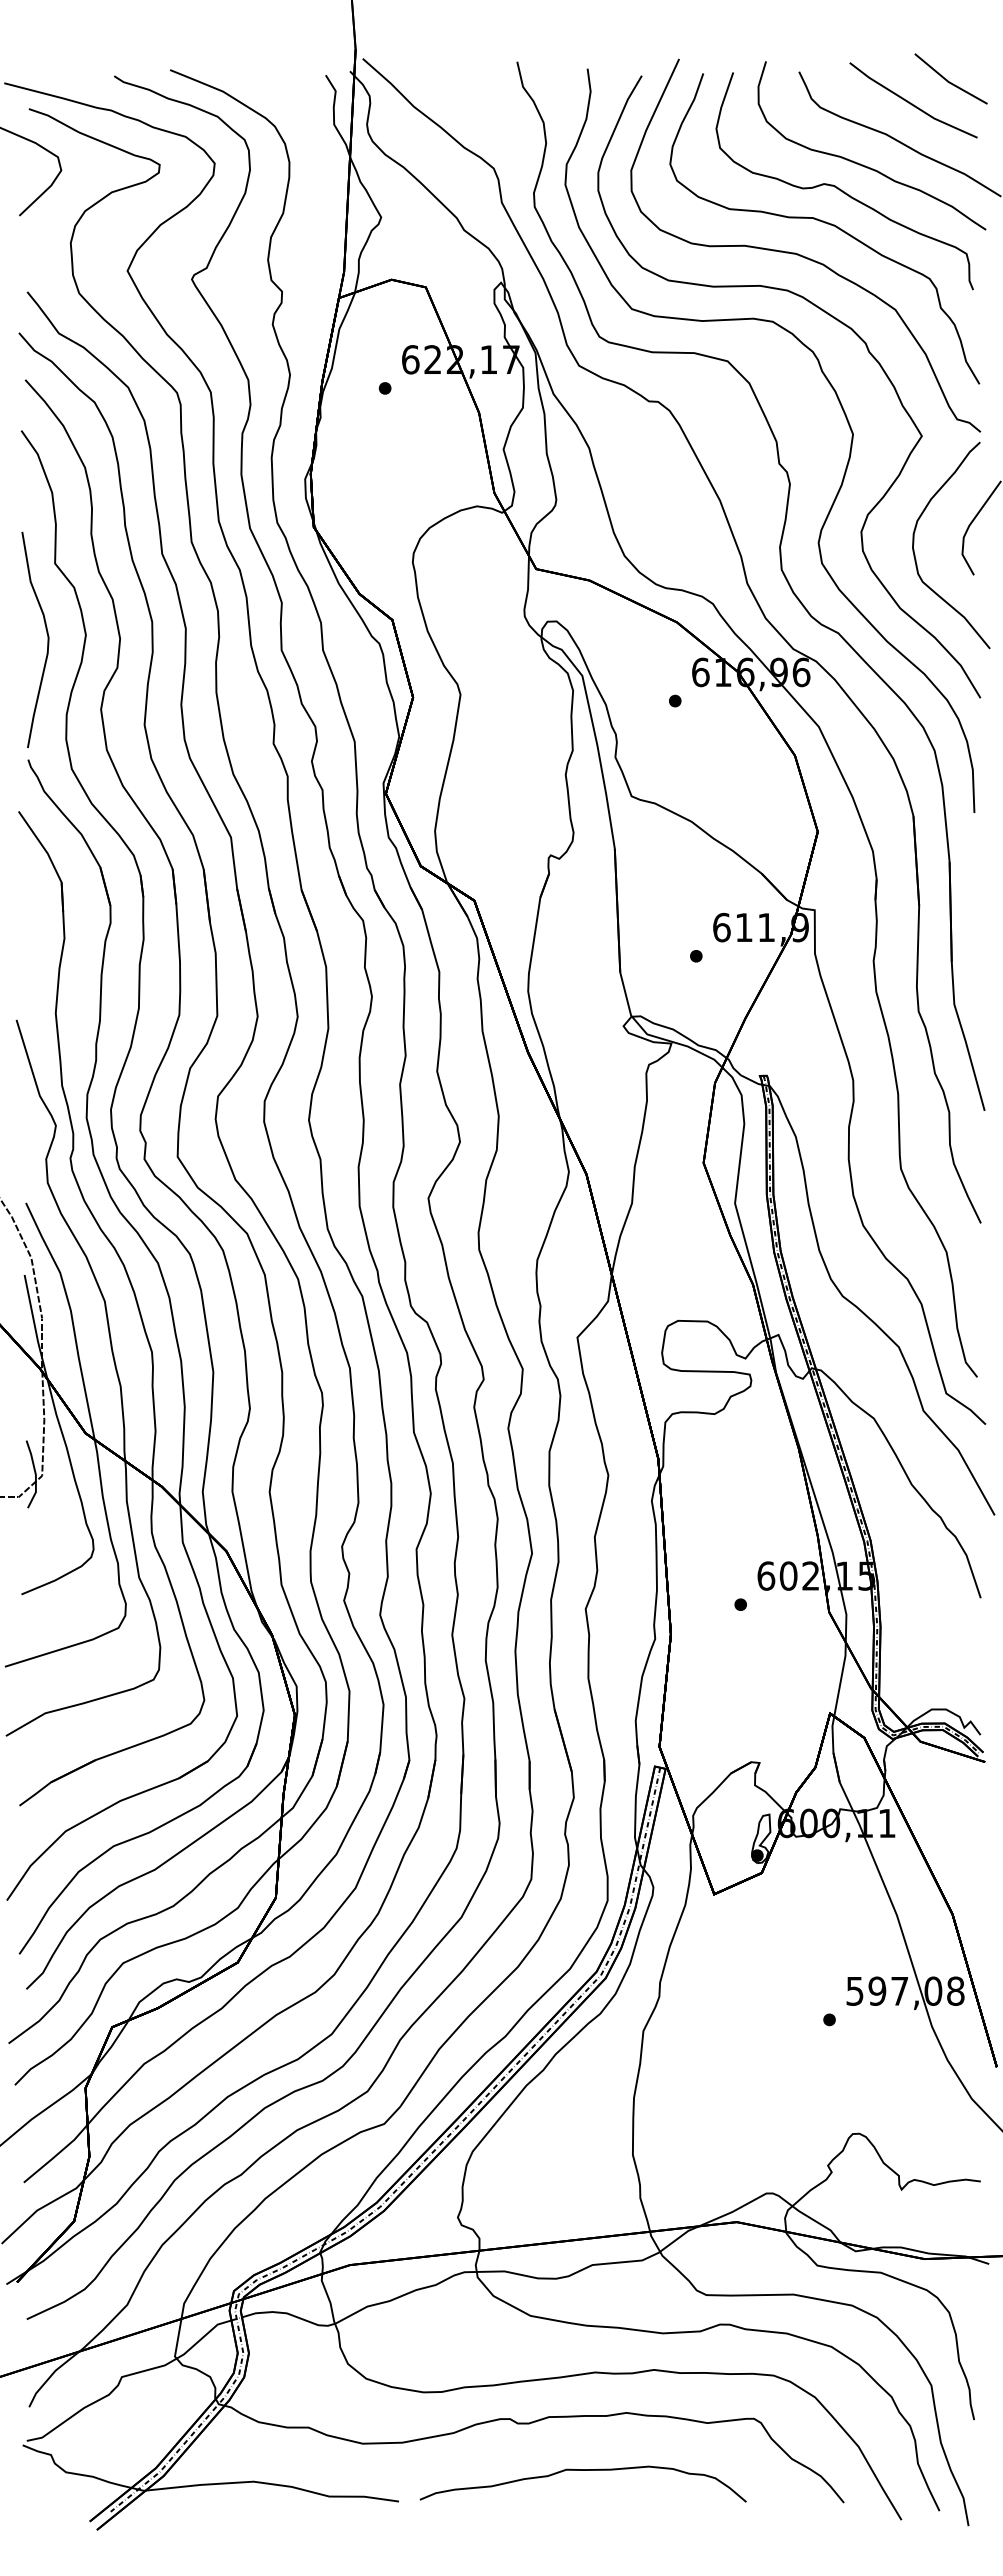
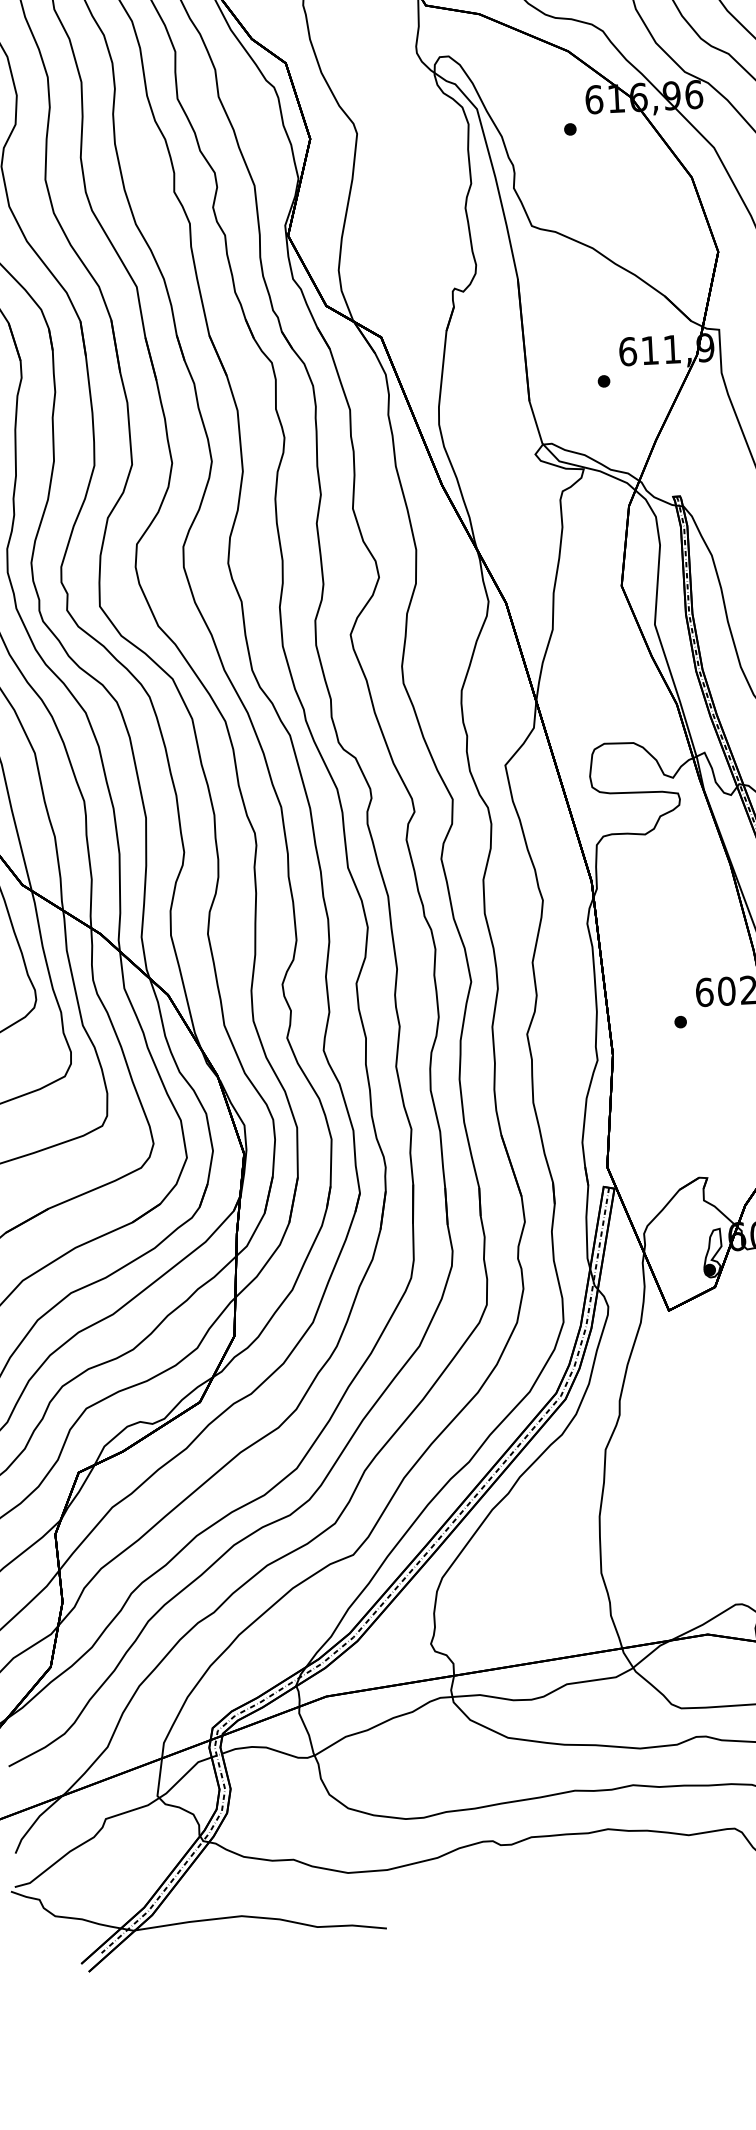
curve: (582, 2470) -> (567, 1888), removed

